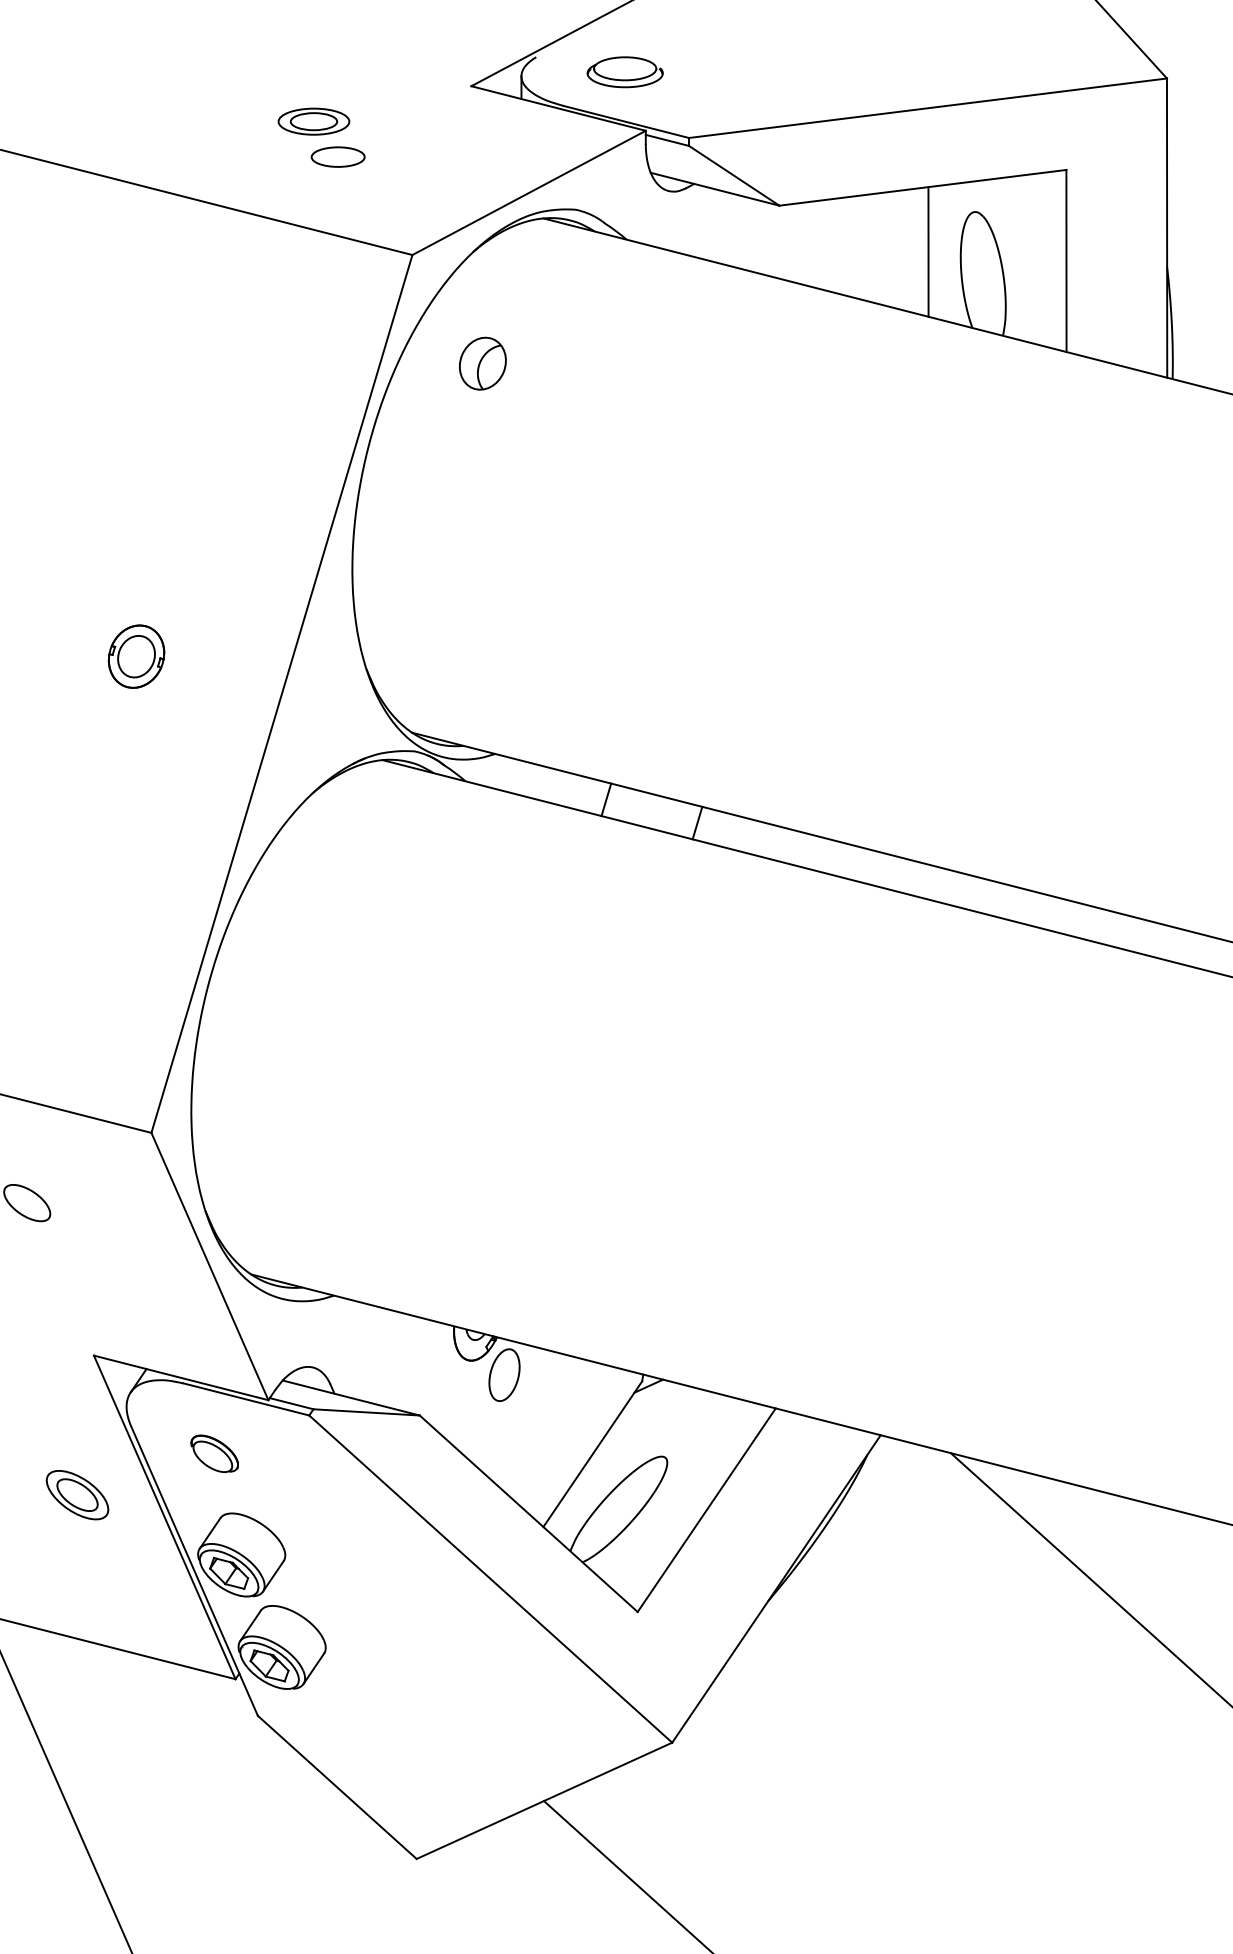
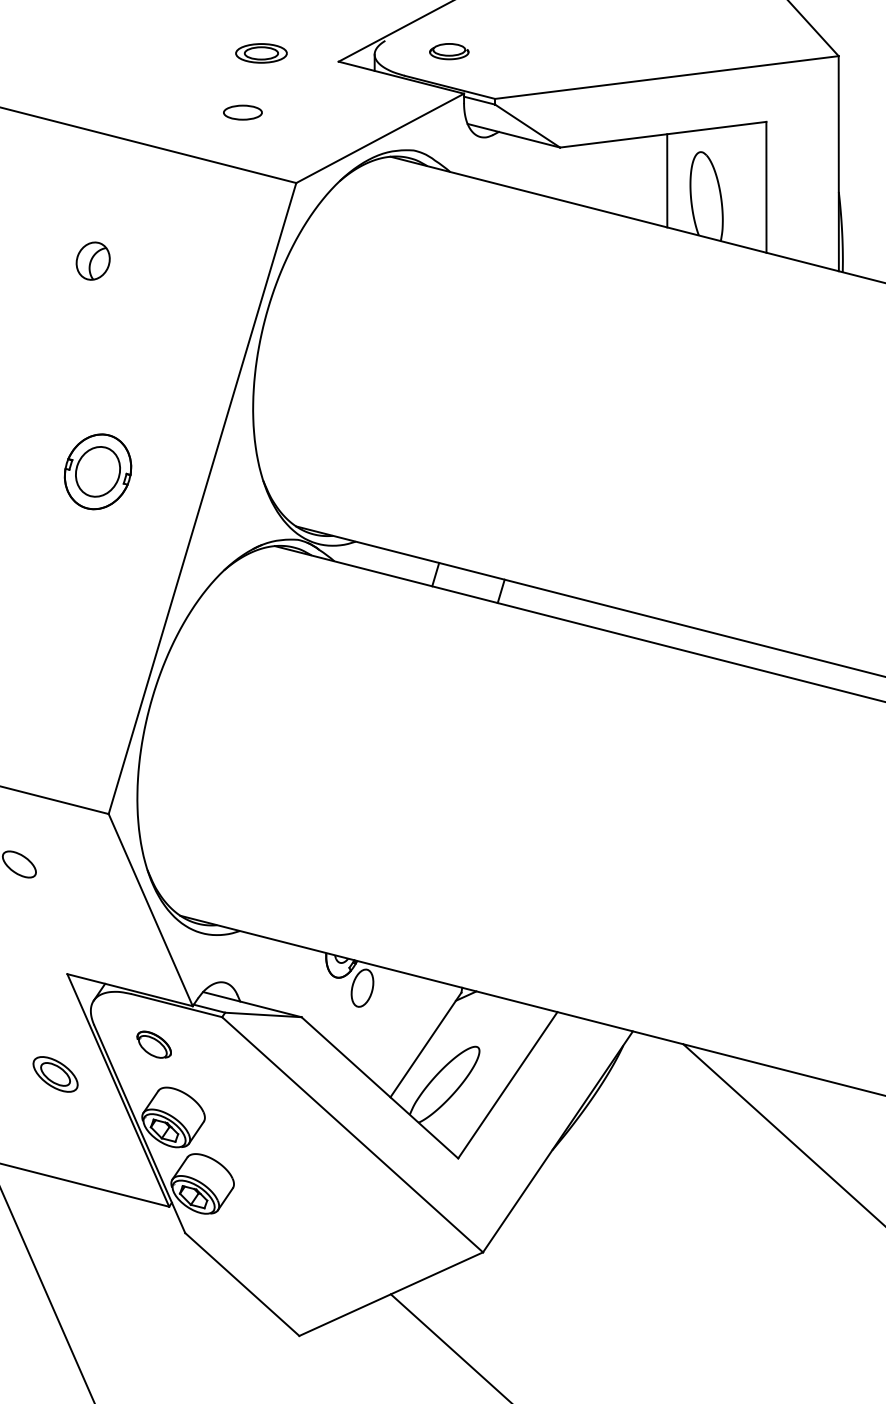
part: (625, 71) -> (449, 51), size x0.71
part: (313, 121) -> (261, 53), moved
part: (482, 363) -> (92, 261), moved
part: (136, 656) -> (97, 471), size x1.67

